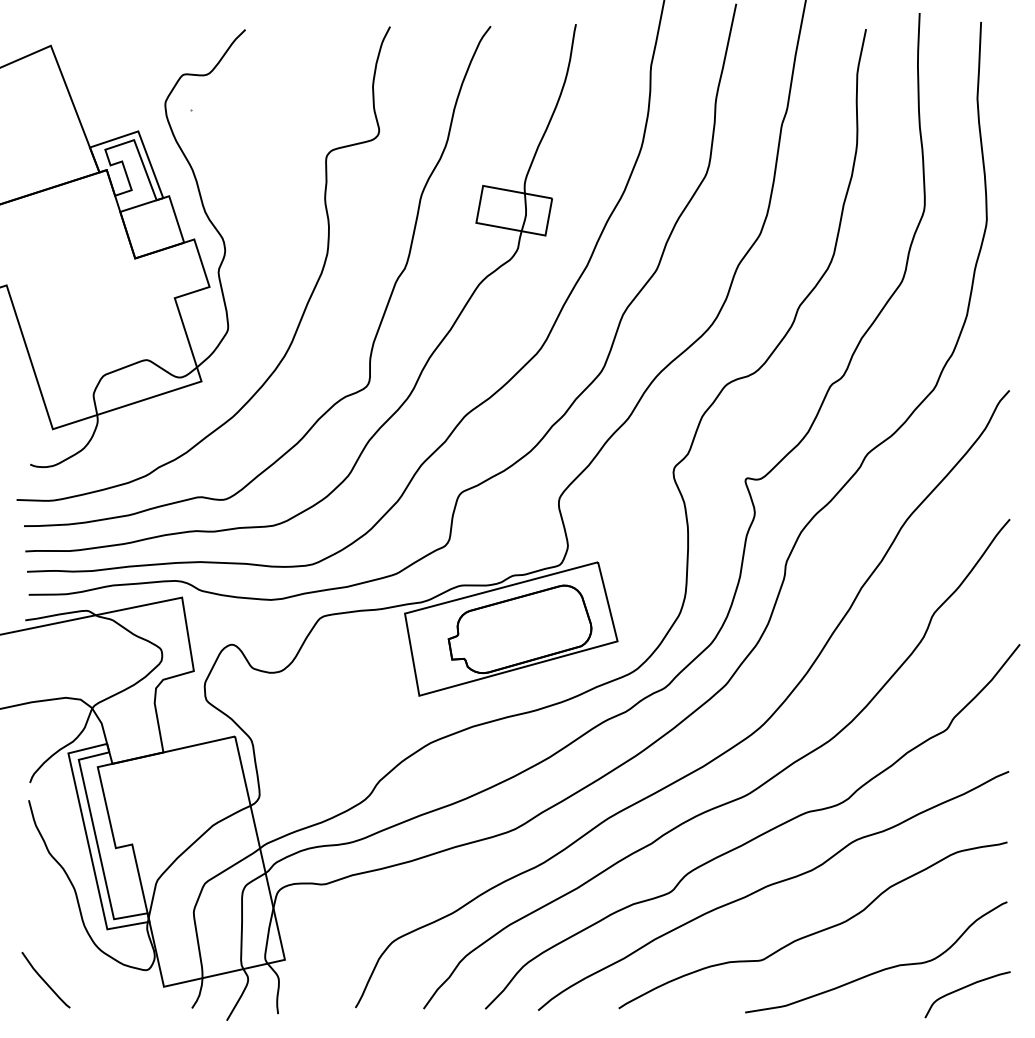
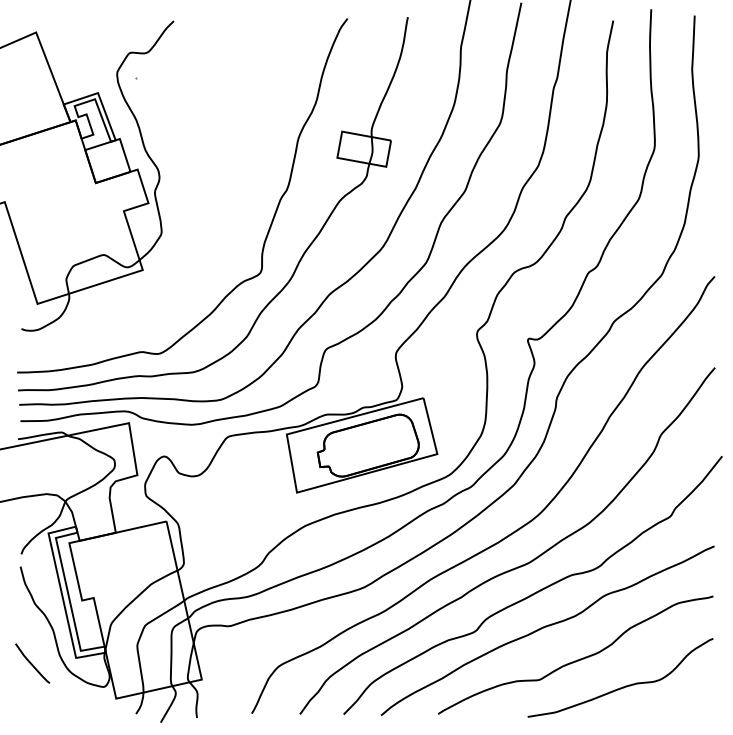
curve: (305, 305) -> (216, 216), removed
curve: (44, 979) -> (31, 663), moved
curve: (964, 988) -> (682, 699), removed

